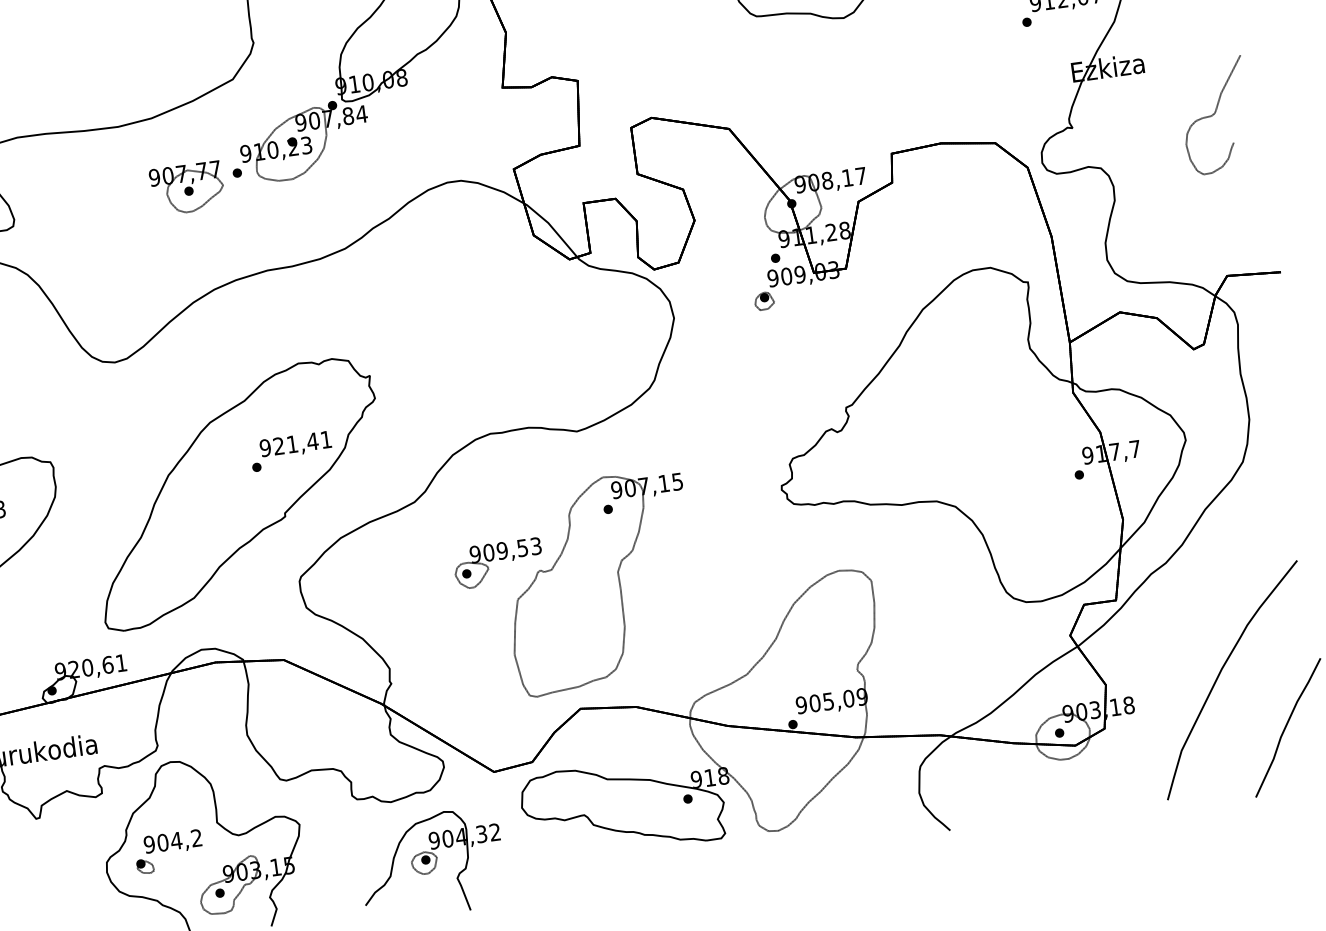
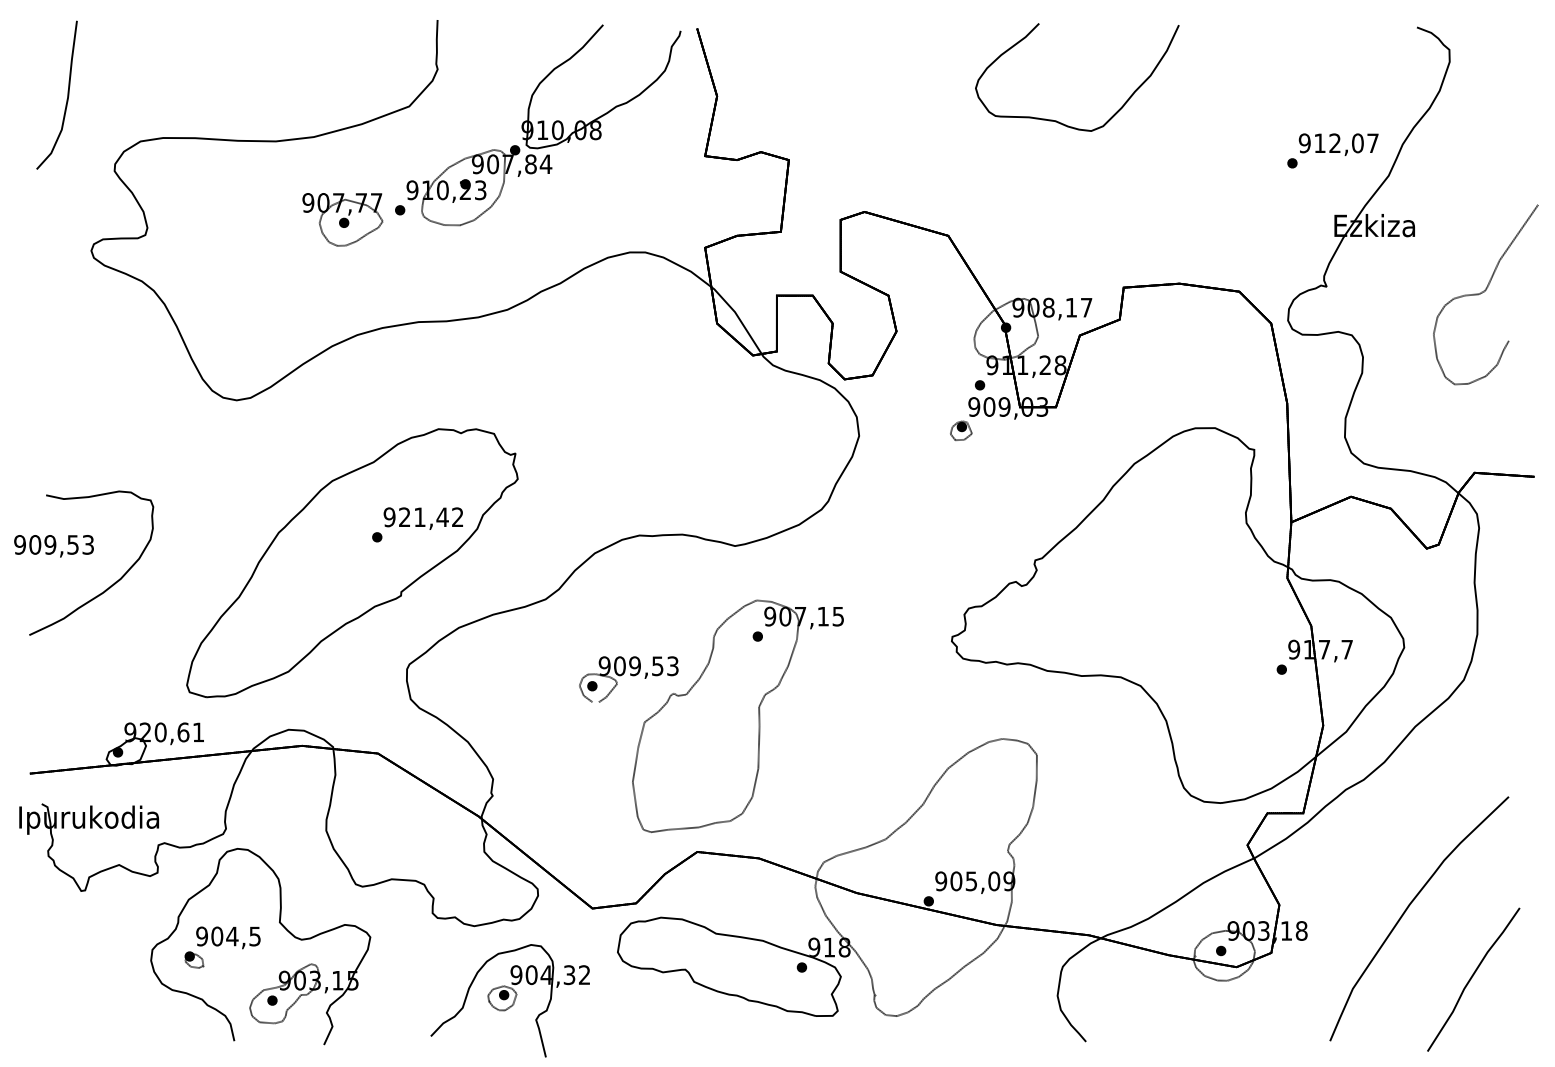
part: (1215, 115) -> (1485, 294), size x1.43
text: (325, 439) -> (457, 516), 921,41 -> 921,42
text: (196, 838) -> (254, 936), 904,2 -> 904,5

